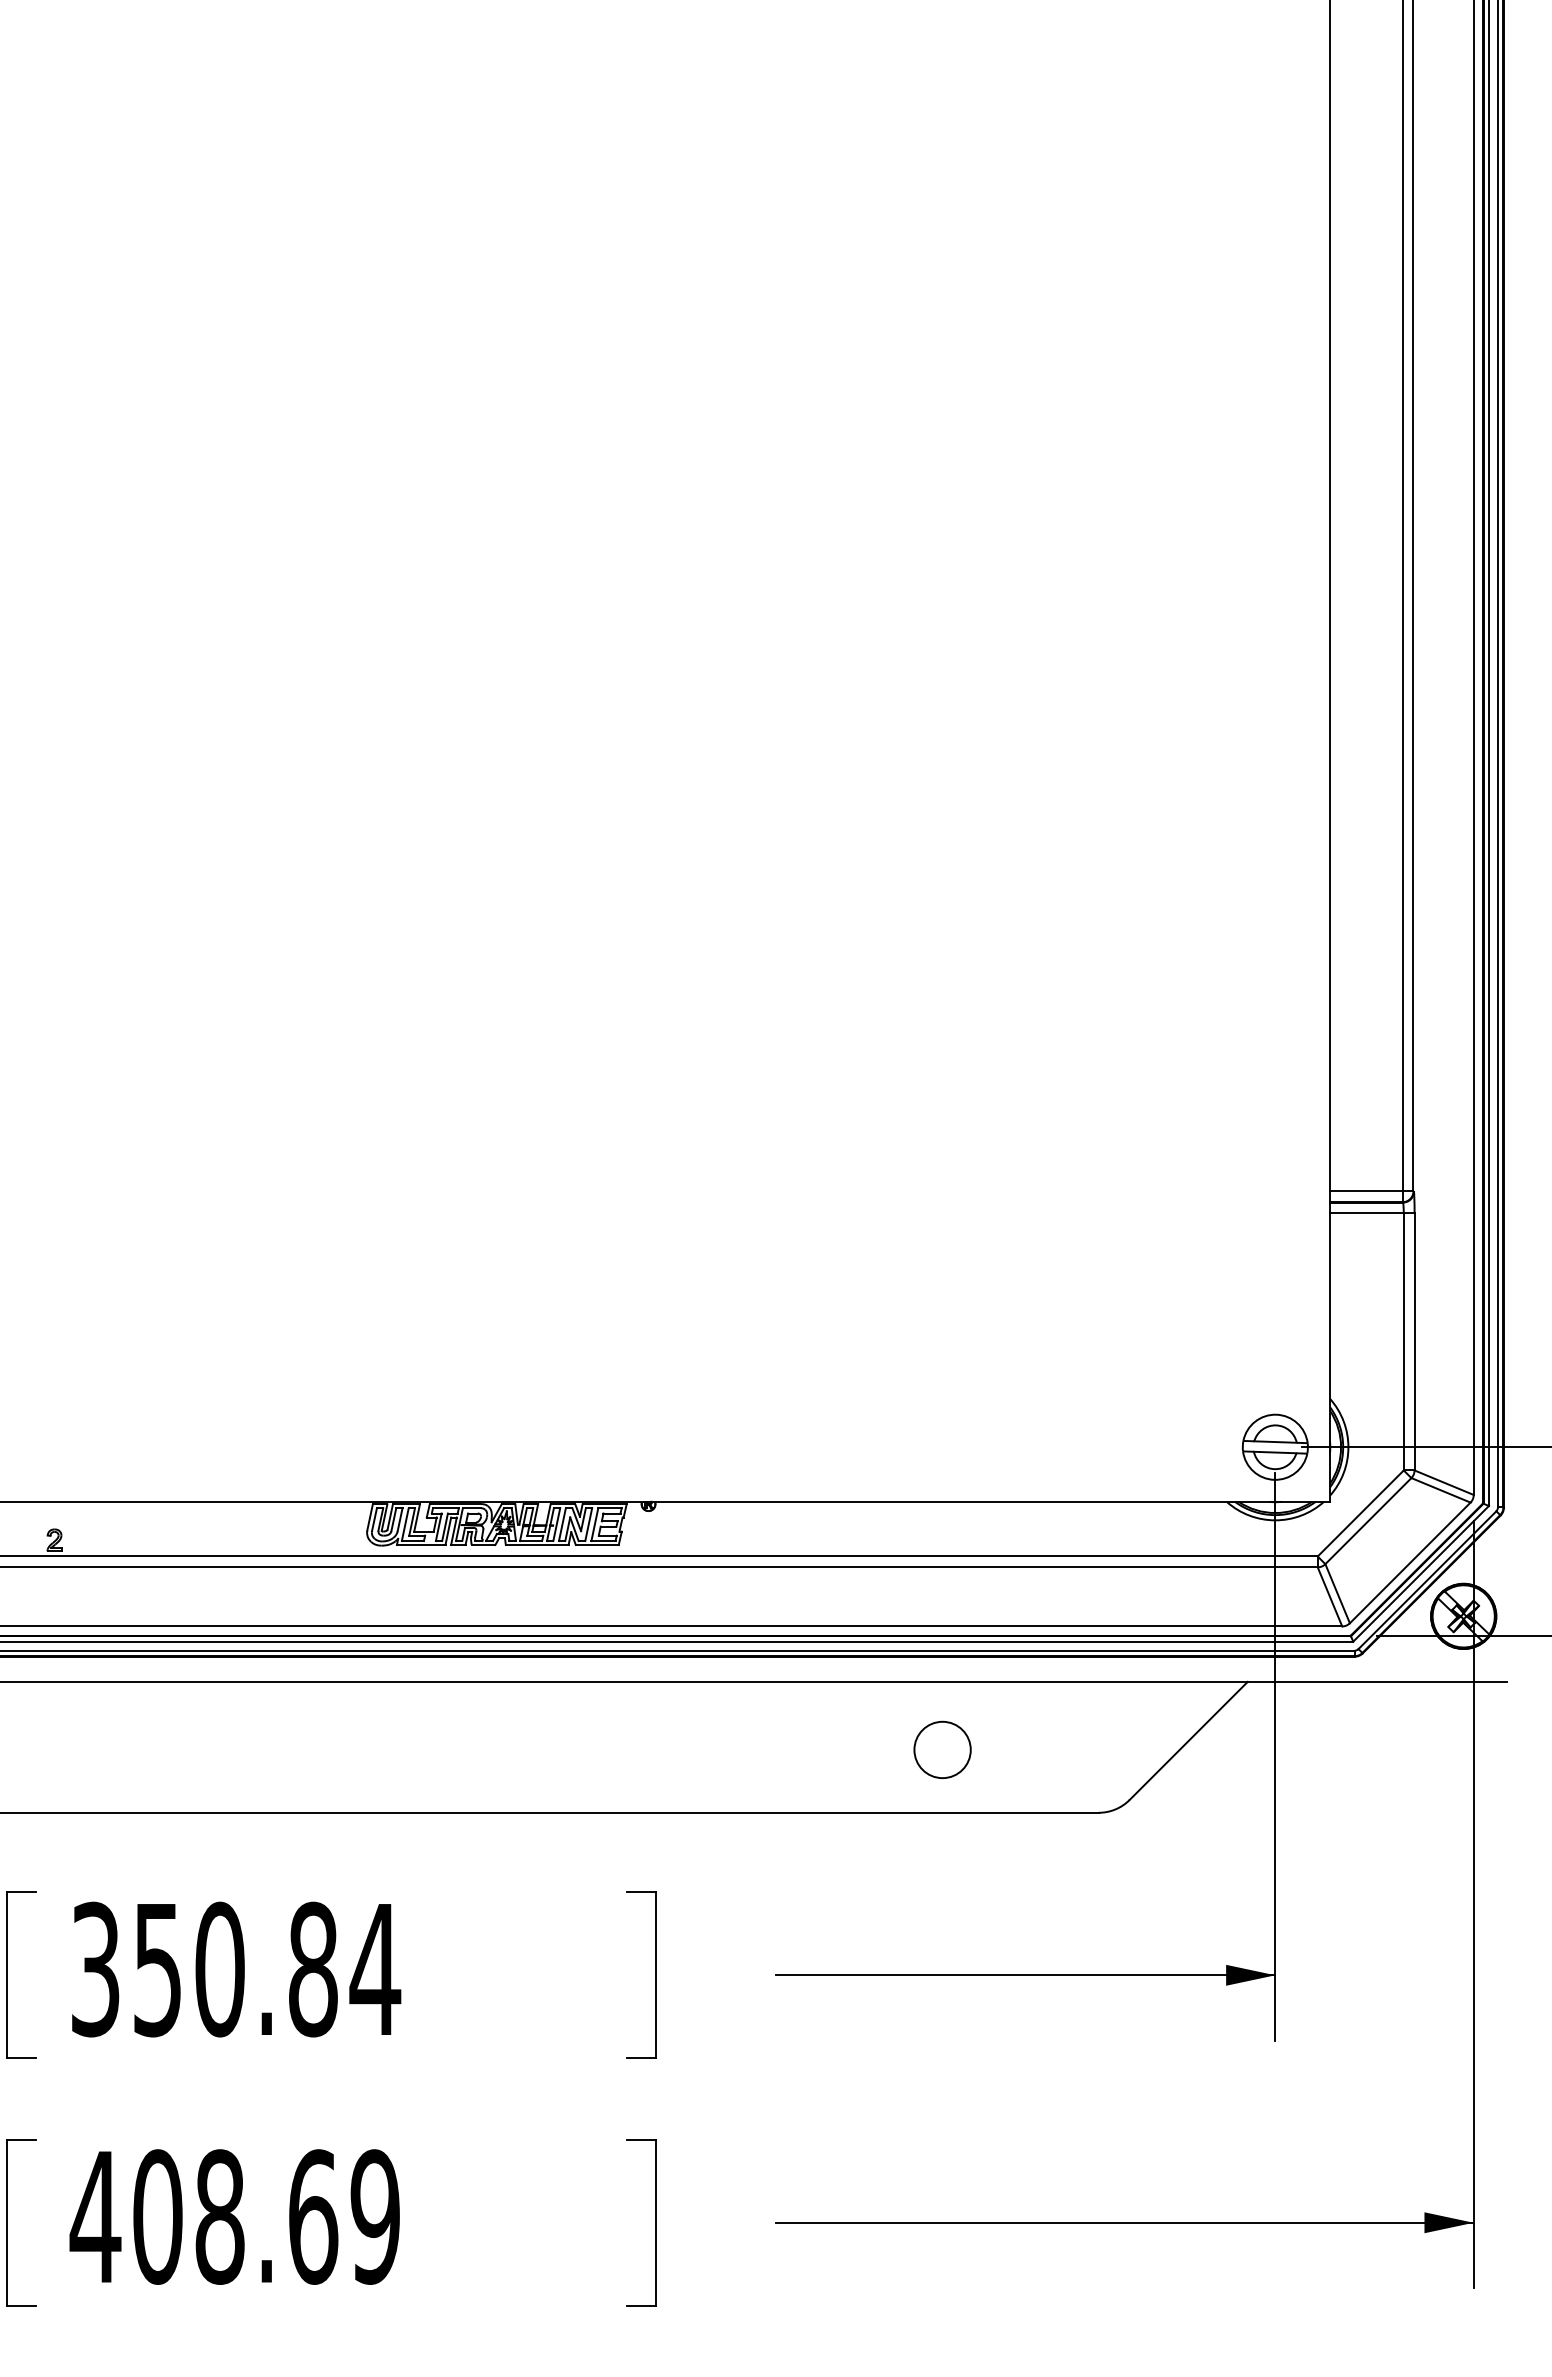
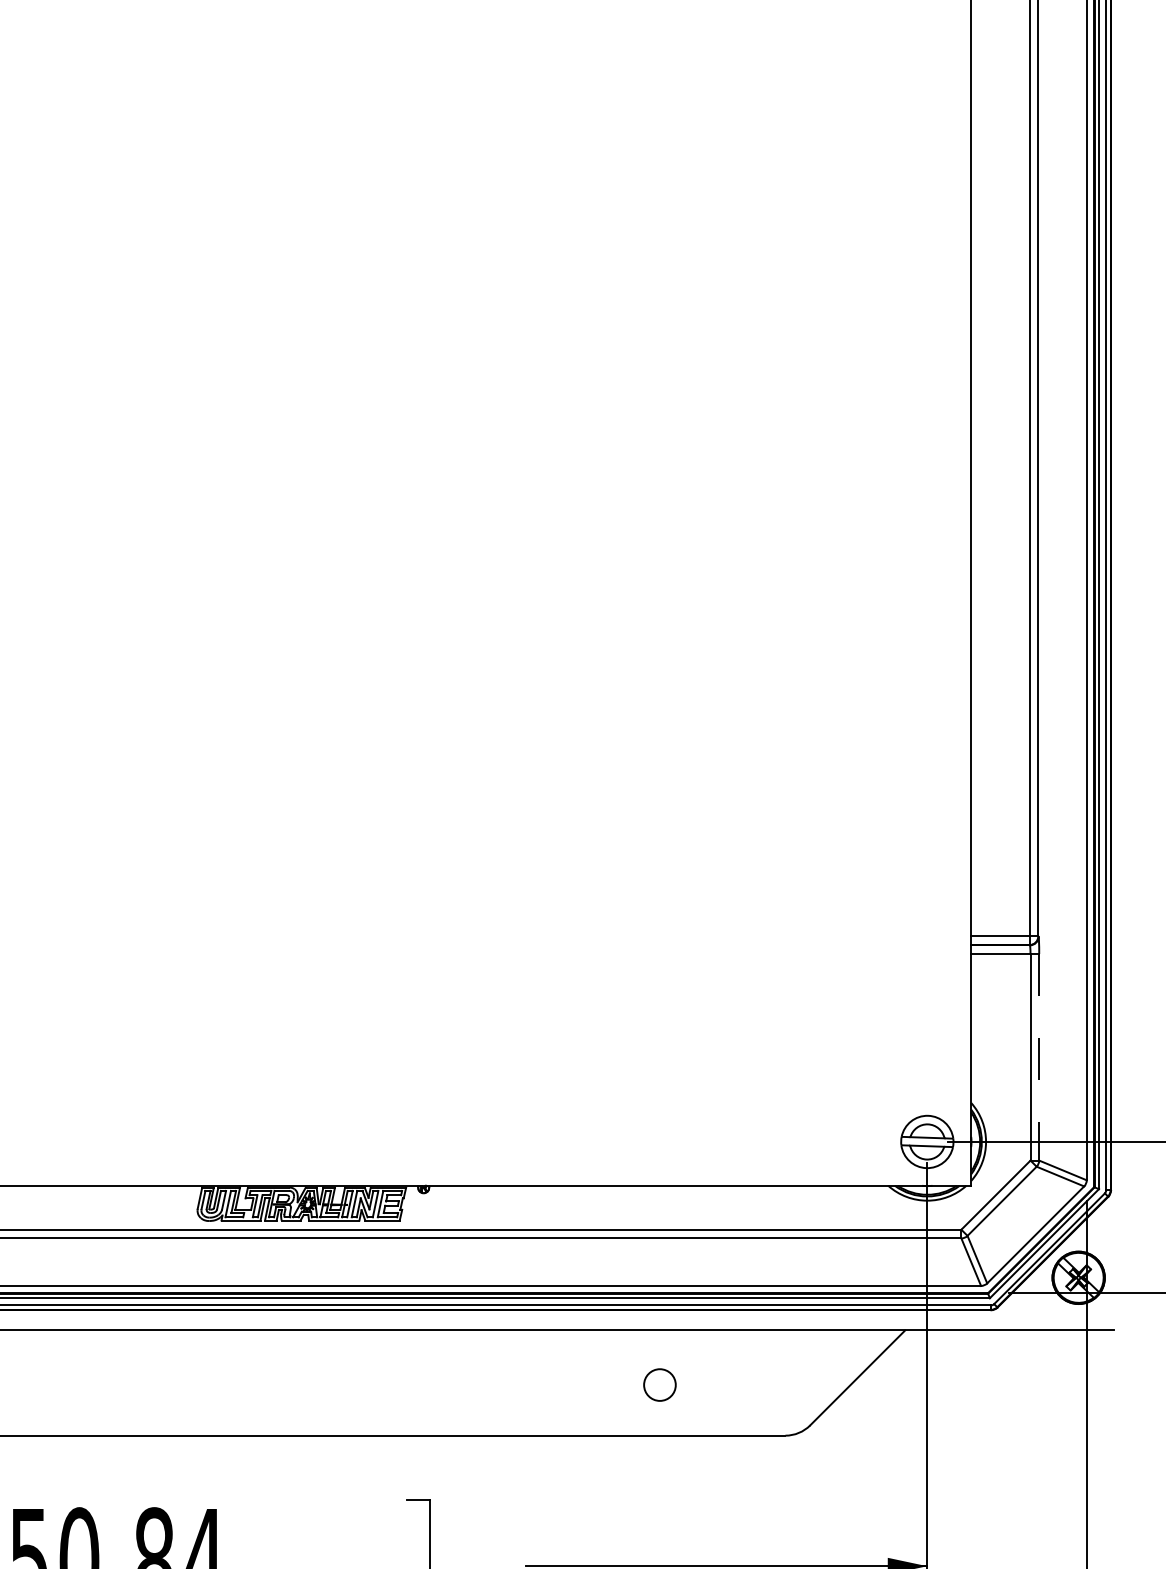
line: (1414, 1341) -> (1039, 1056), solid -> dashed
circle: (942, 1749) -> (659, 1384), size x0.7

